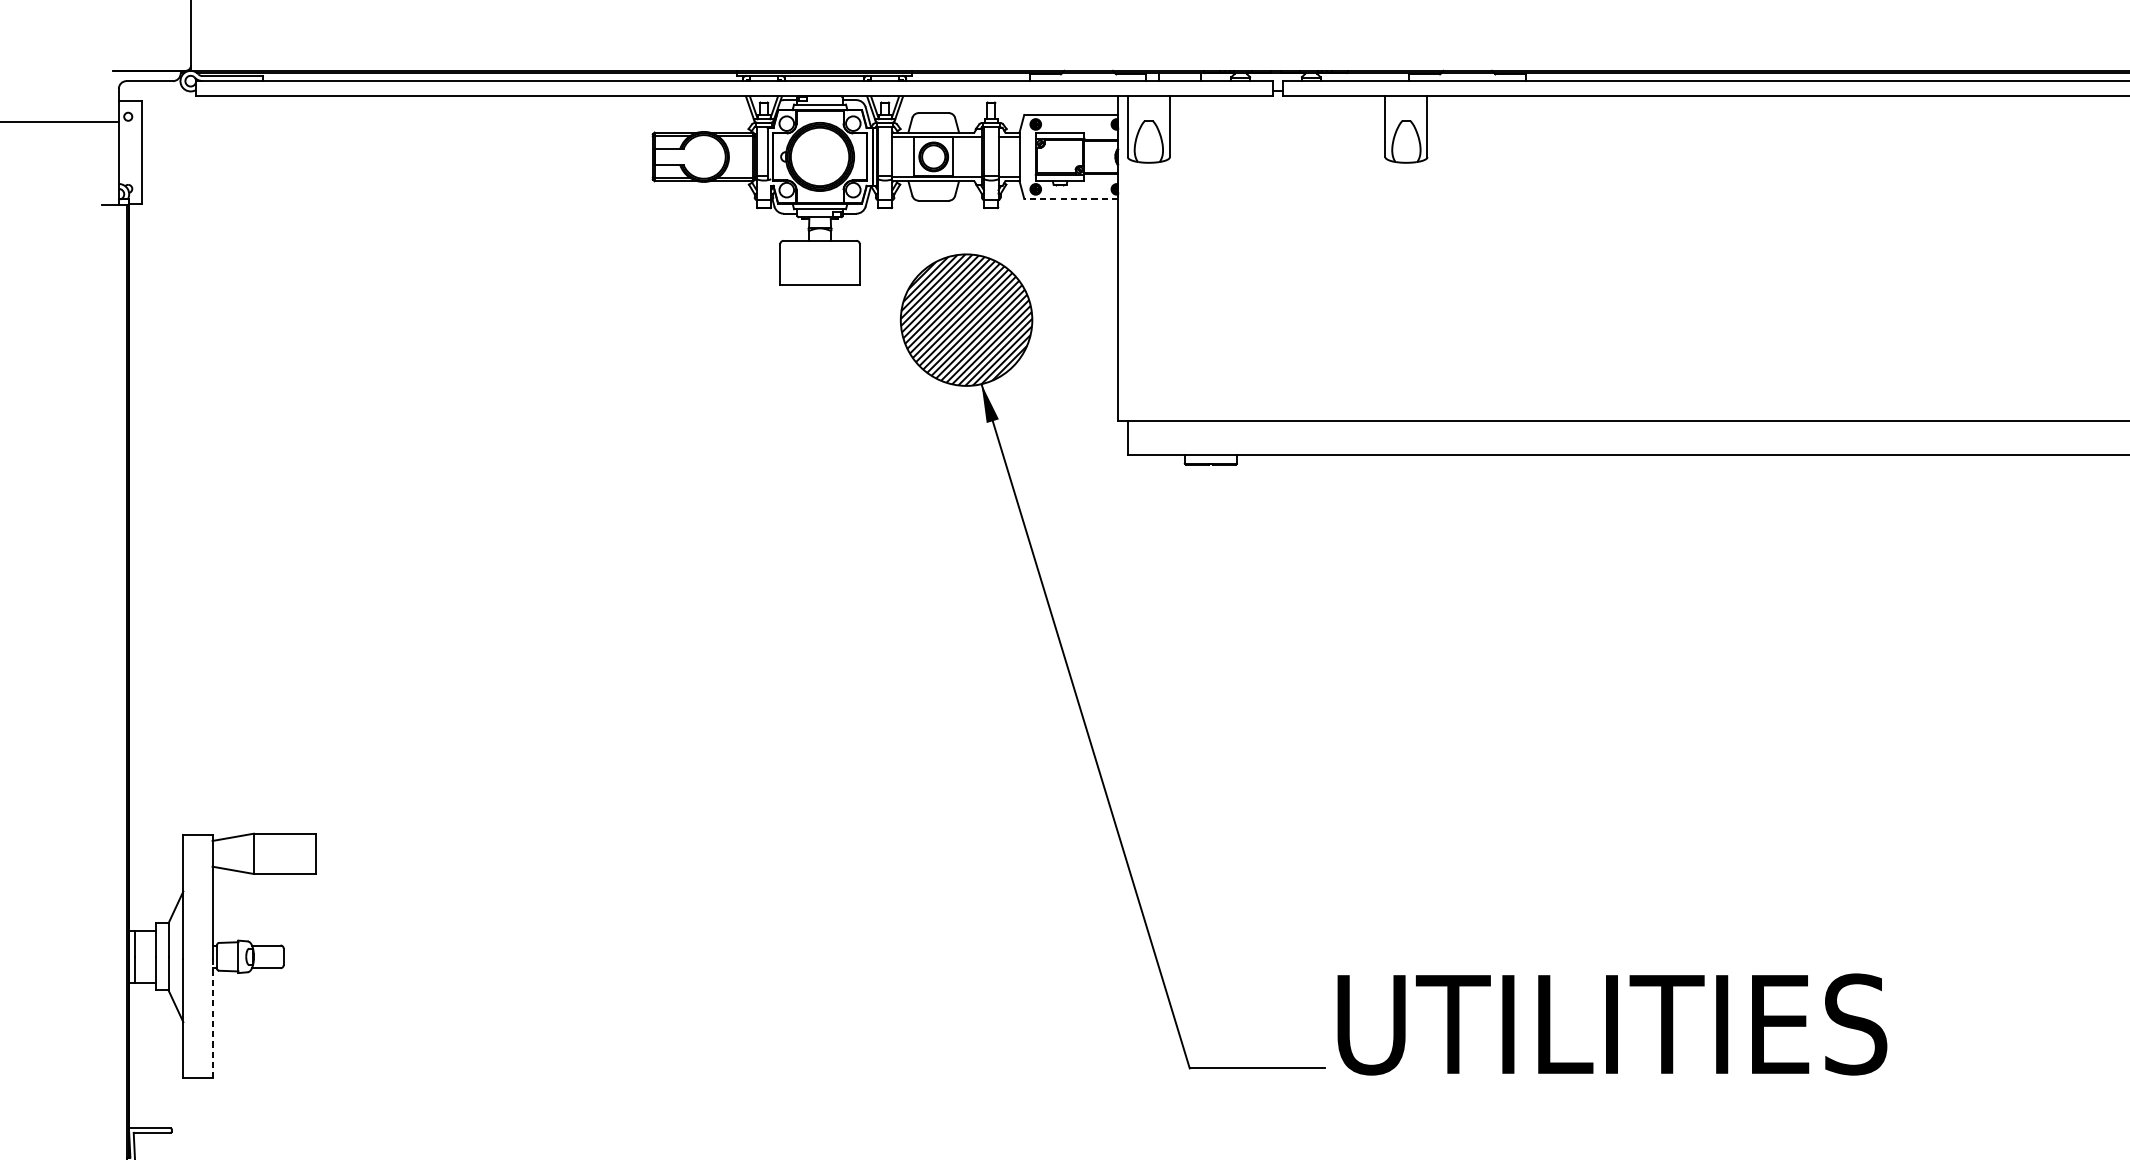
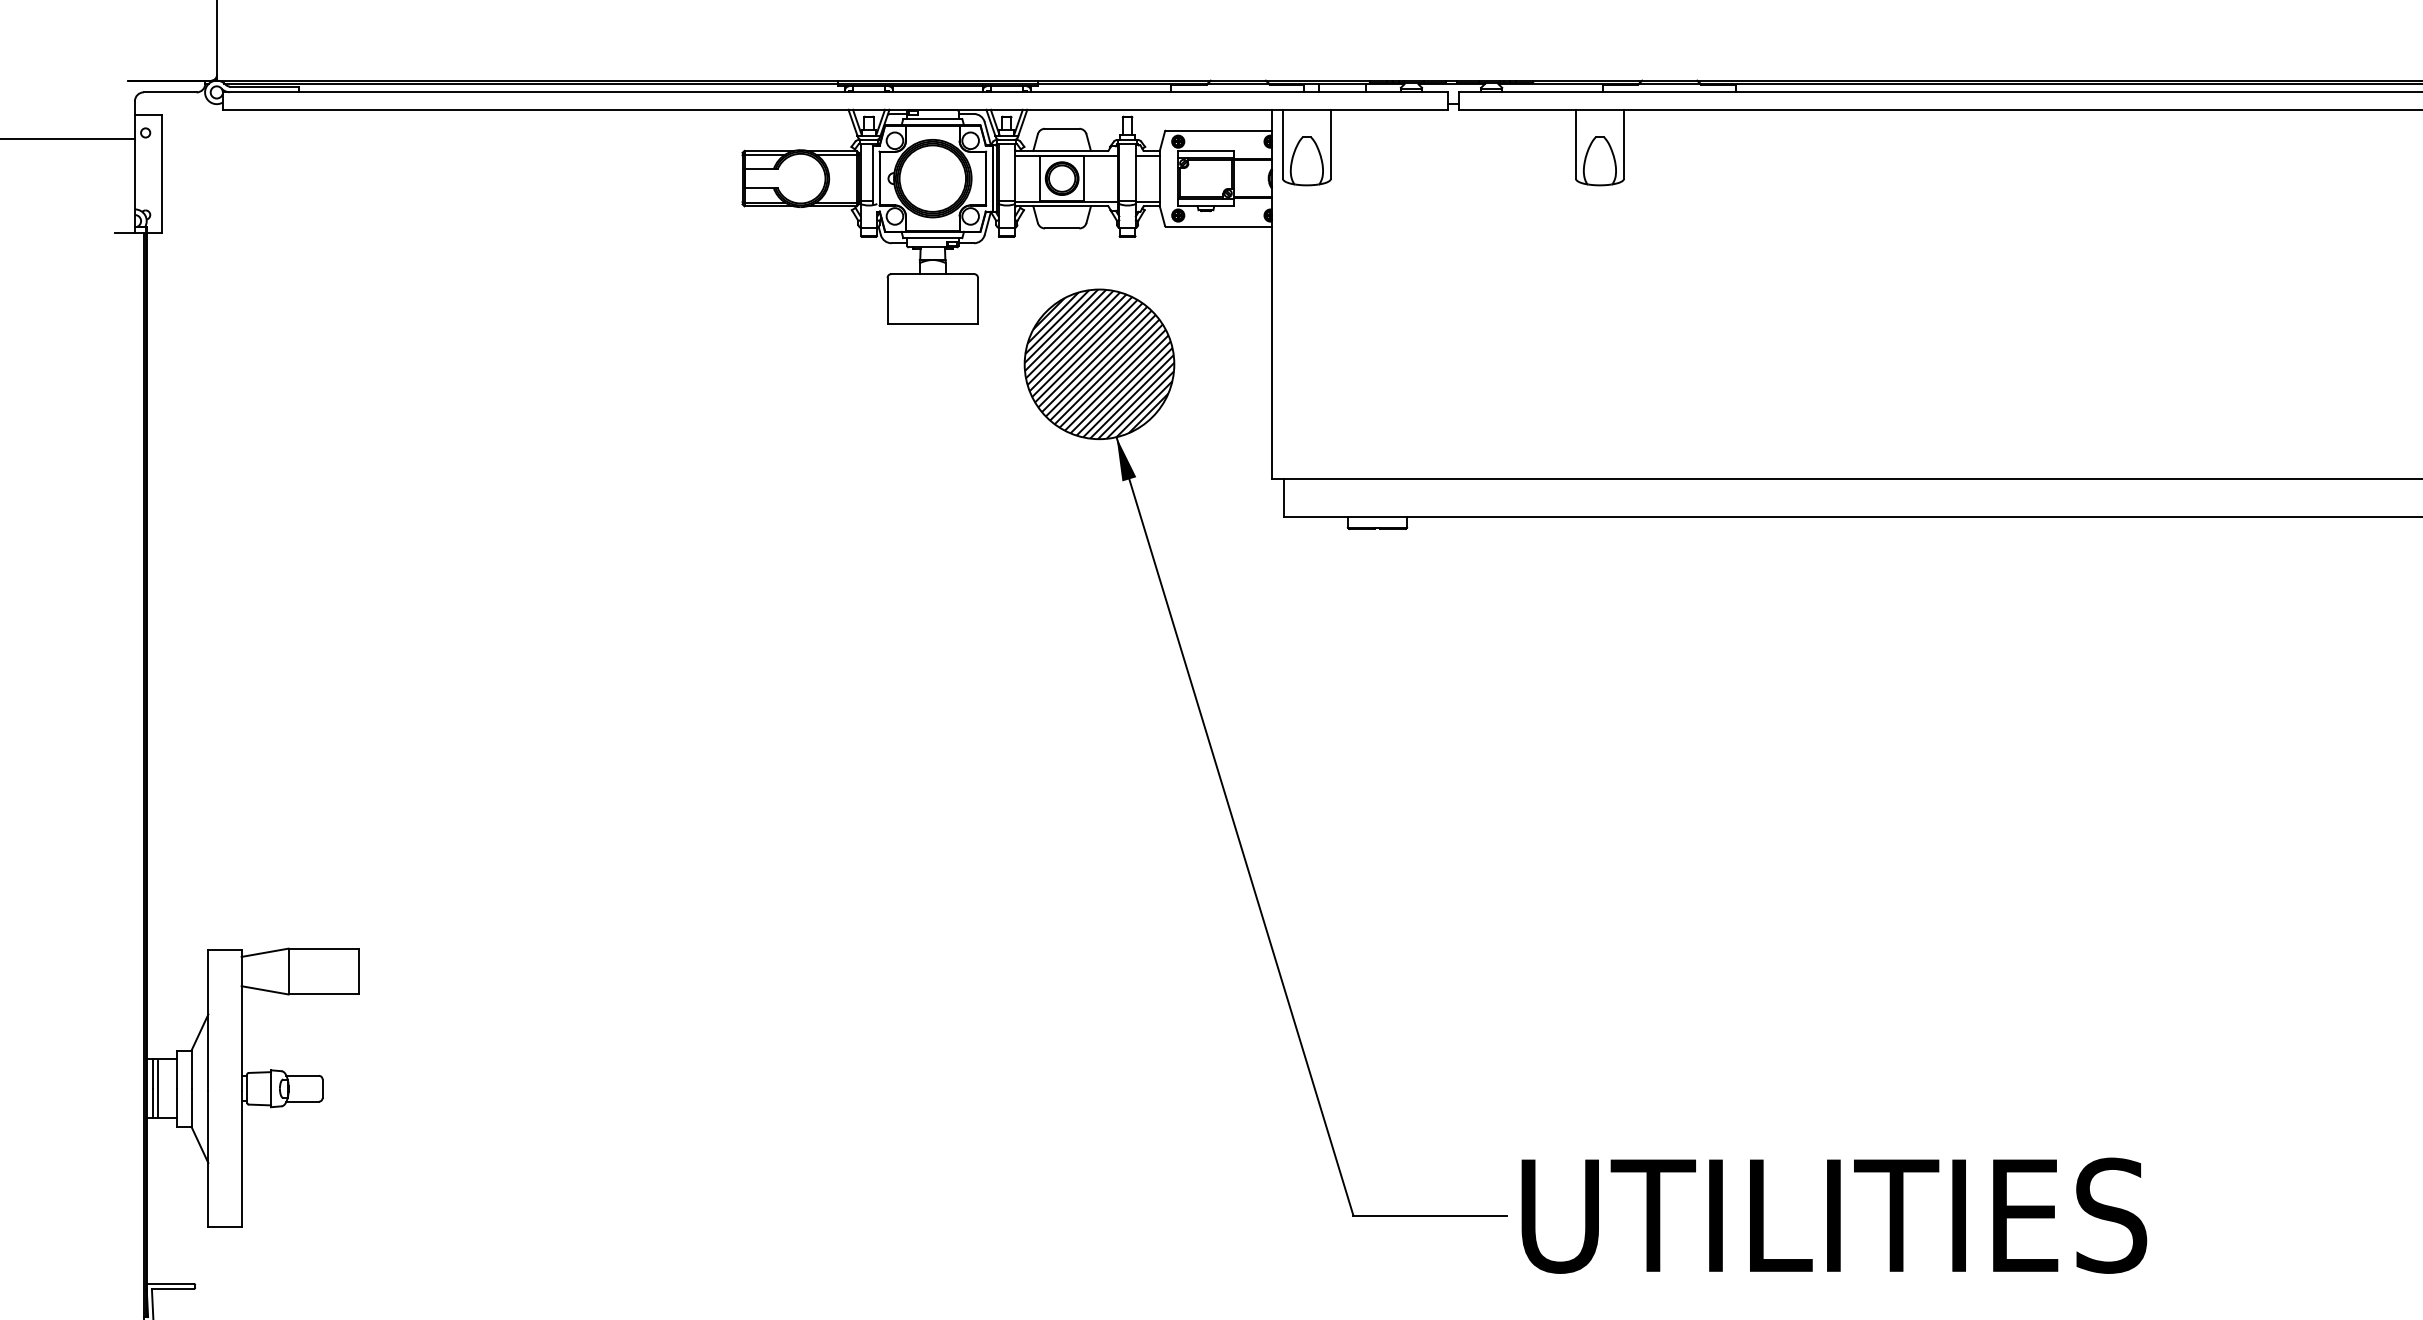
line: (1071, 198) -> (1218, 226), dashed -> solid
line: (138, 957) -> (157, 1089), added
line: (212, 1019) -> (241, 1159), dashed -> solid
text: (1612, 1024) -> (1834, 1215), moved

